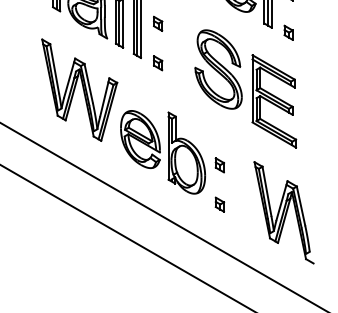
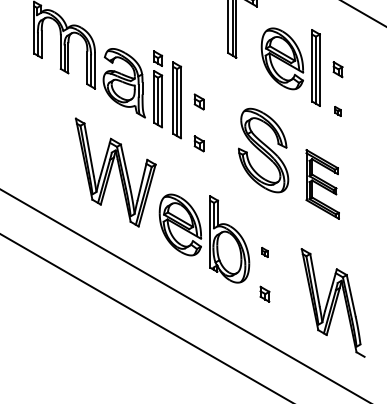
part: (288, 32) -> (337, 111), size x0.6
part: (274, 101) -> (322, 184), size x0.7
part: (219, 165) -> (264, 252), size x0.6

